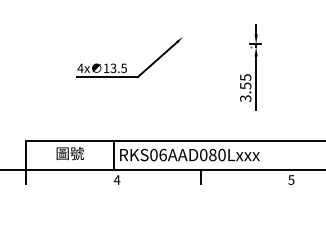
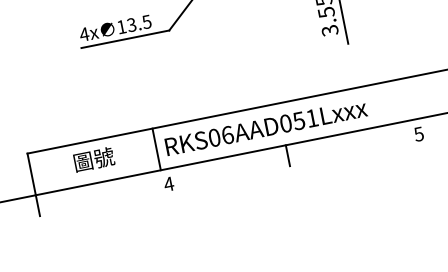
text: (217, 154) -> (305, 118), RKS06AAD080Lxxx -> RKS06AAD051Lxxx

